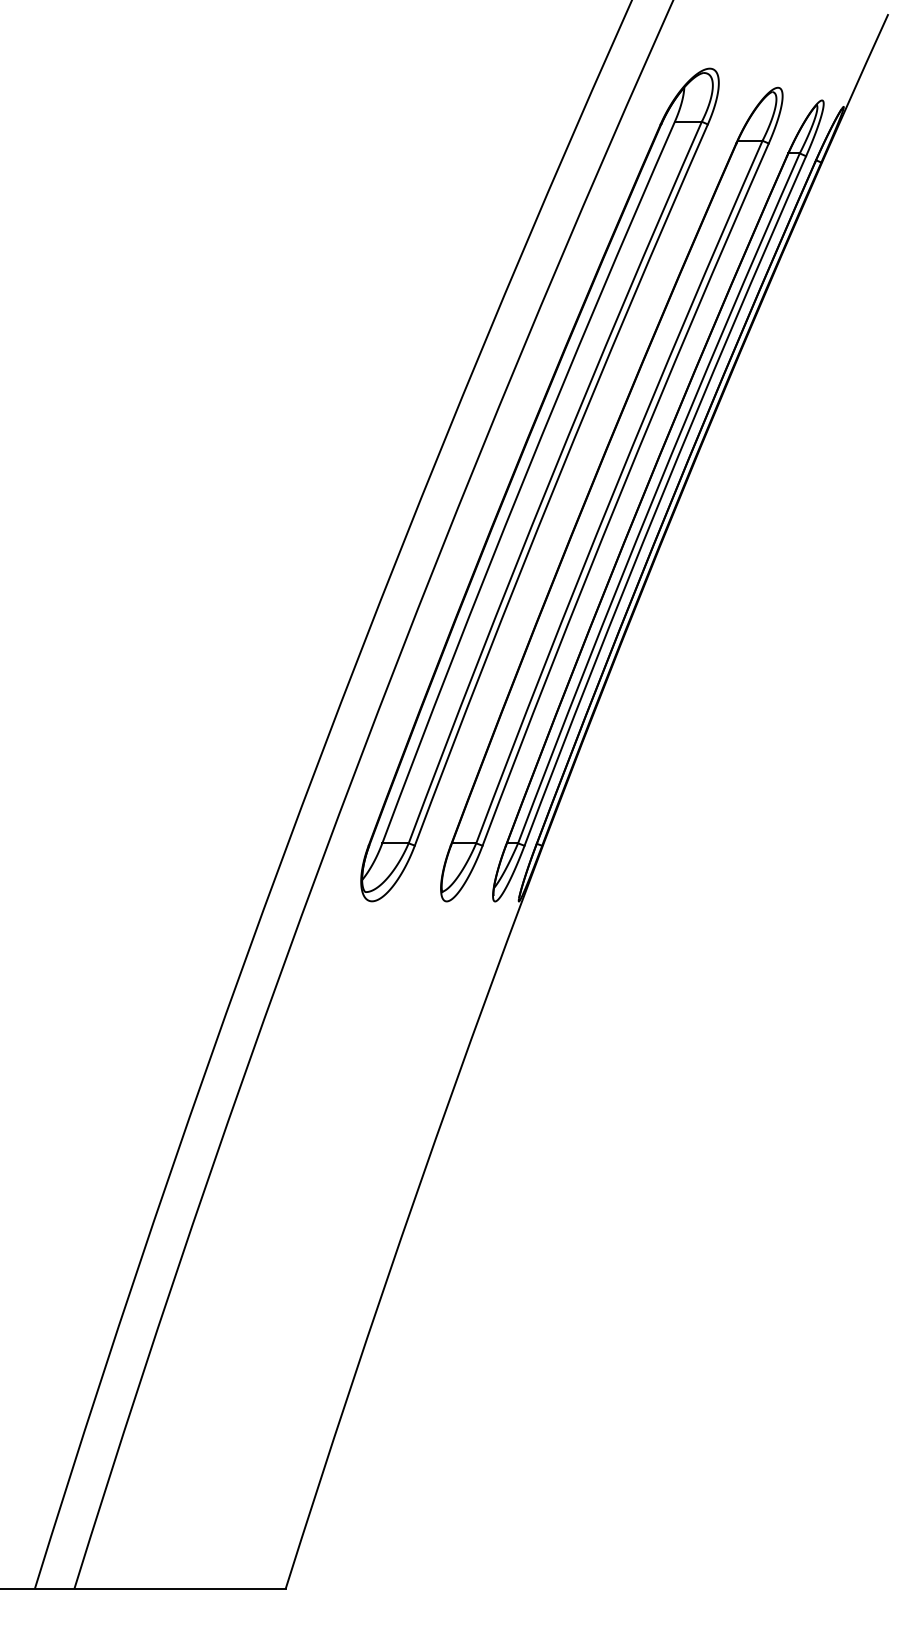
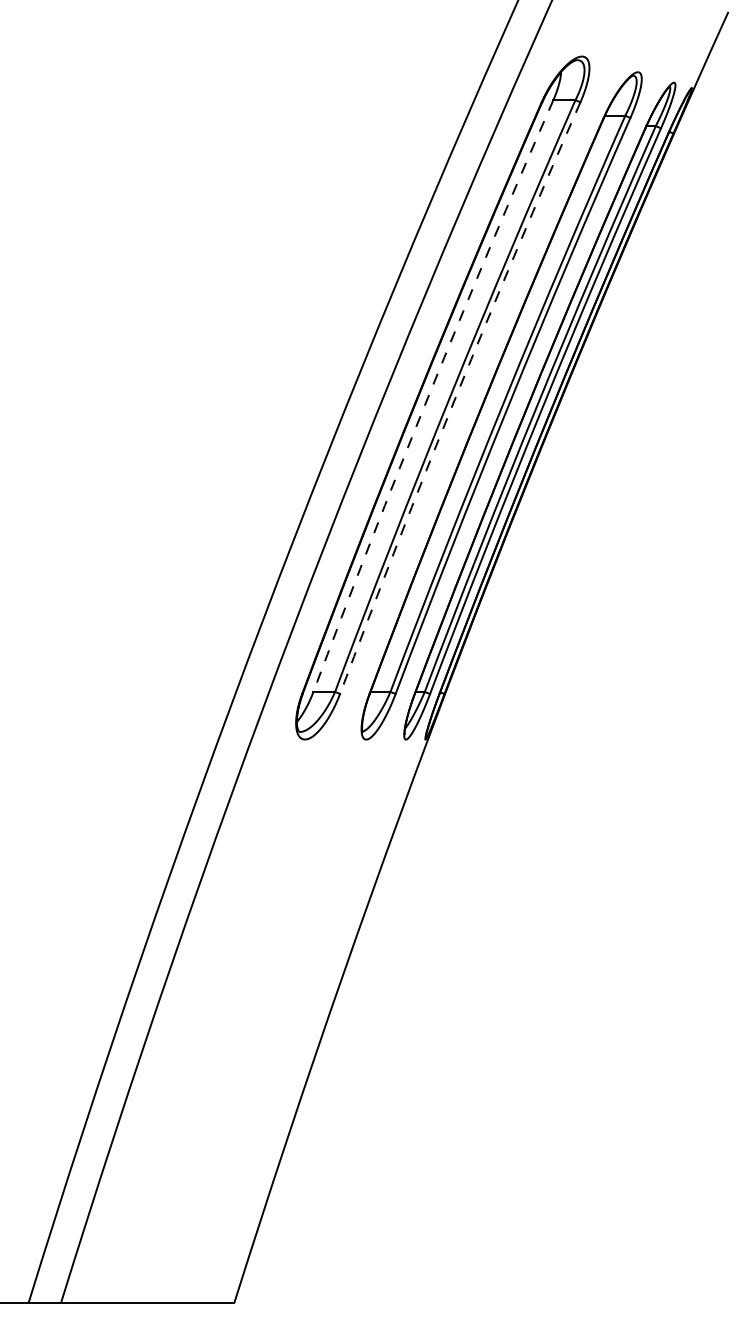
arc: (523, 480) -> (429, 394), solid -> dashed
arc: (556, 483) -> (456, 396), solid -> dashed

